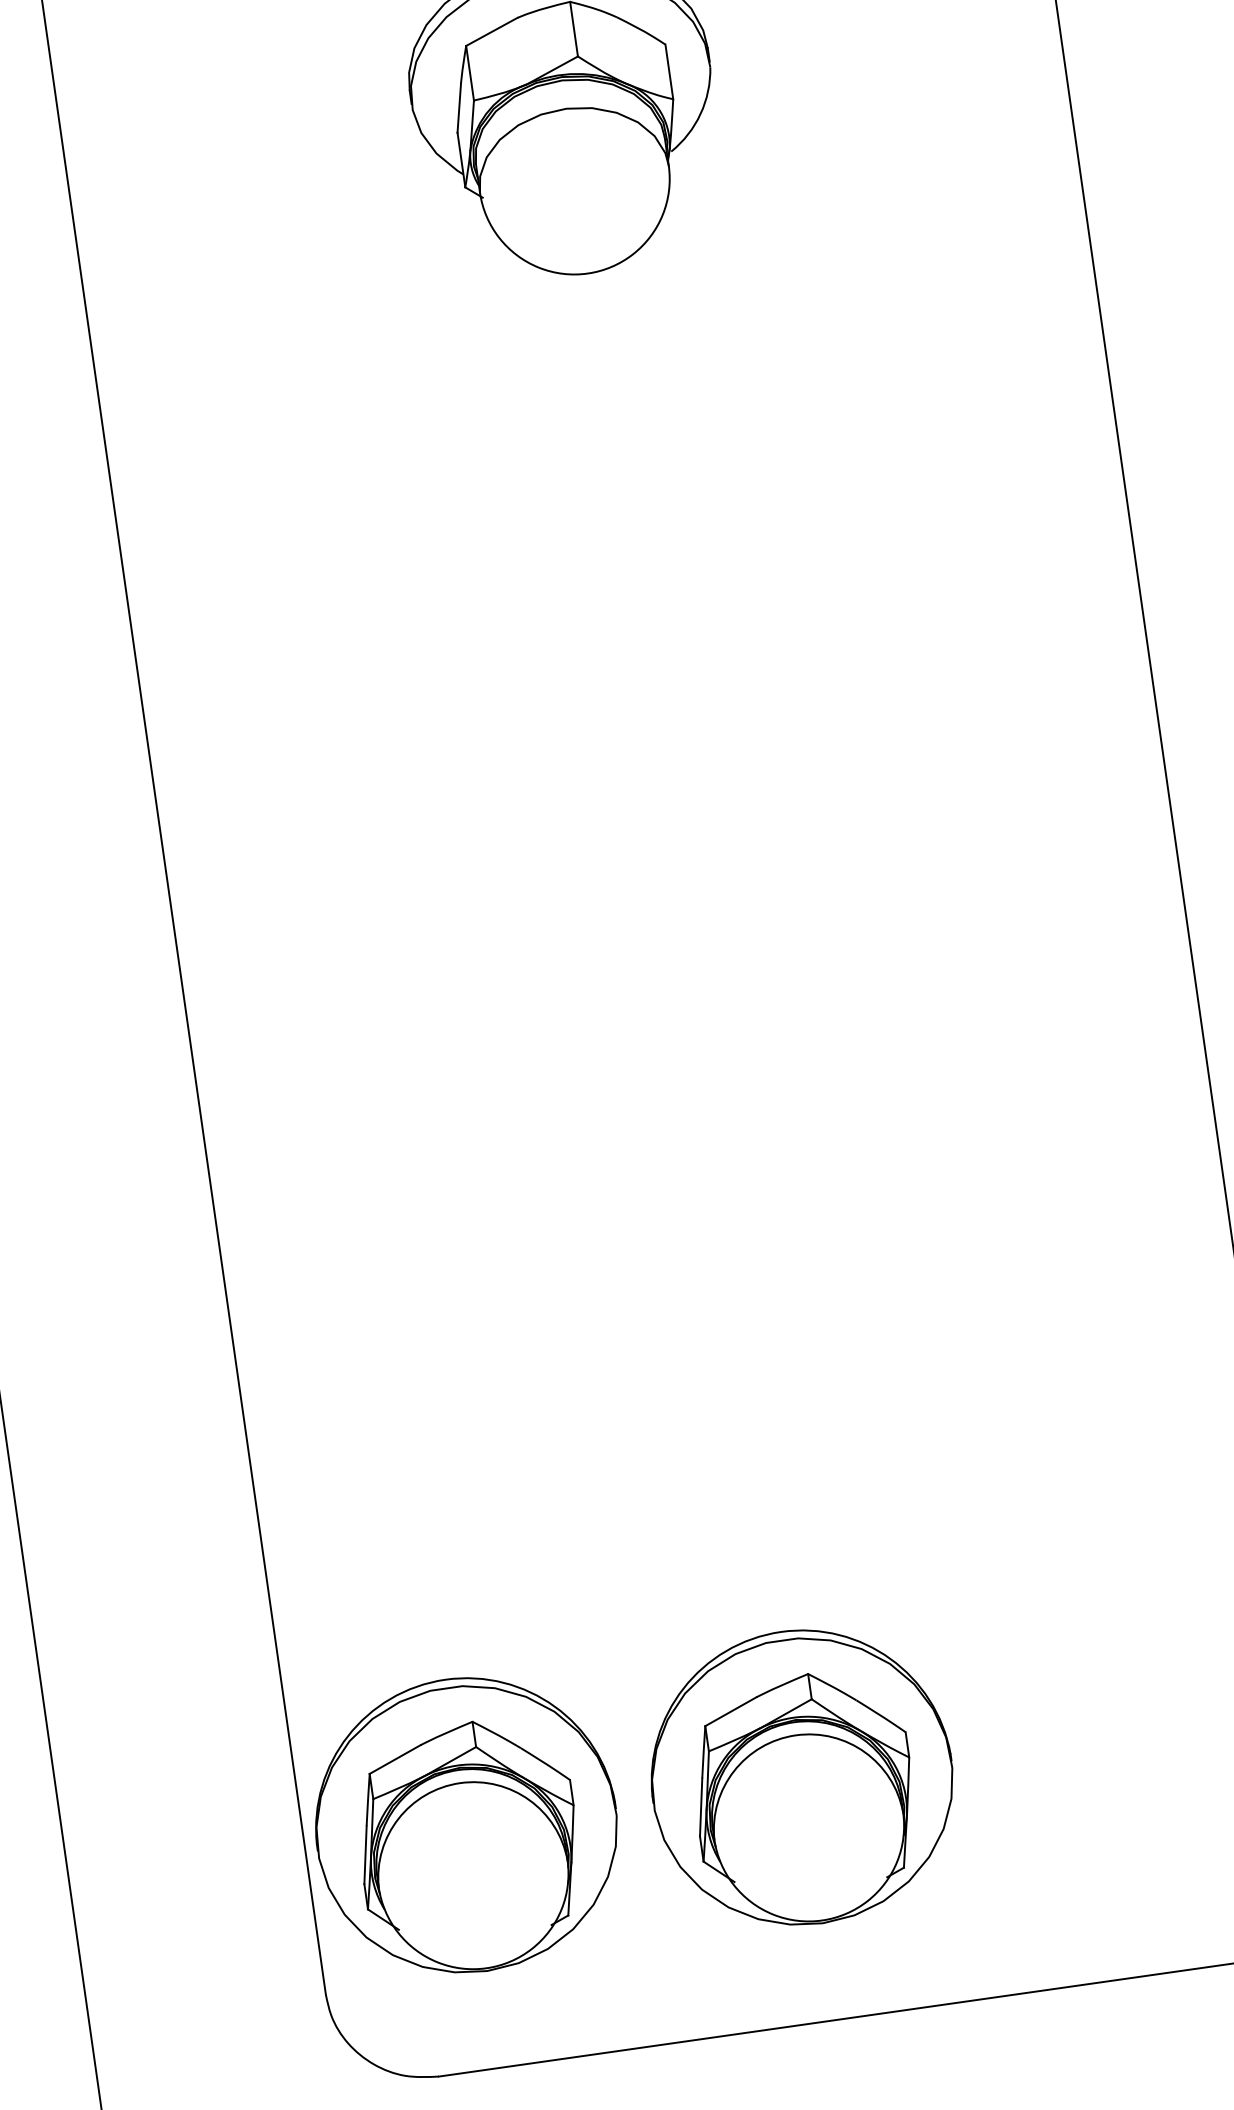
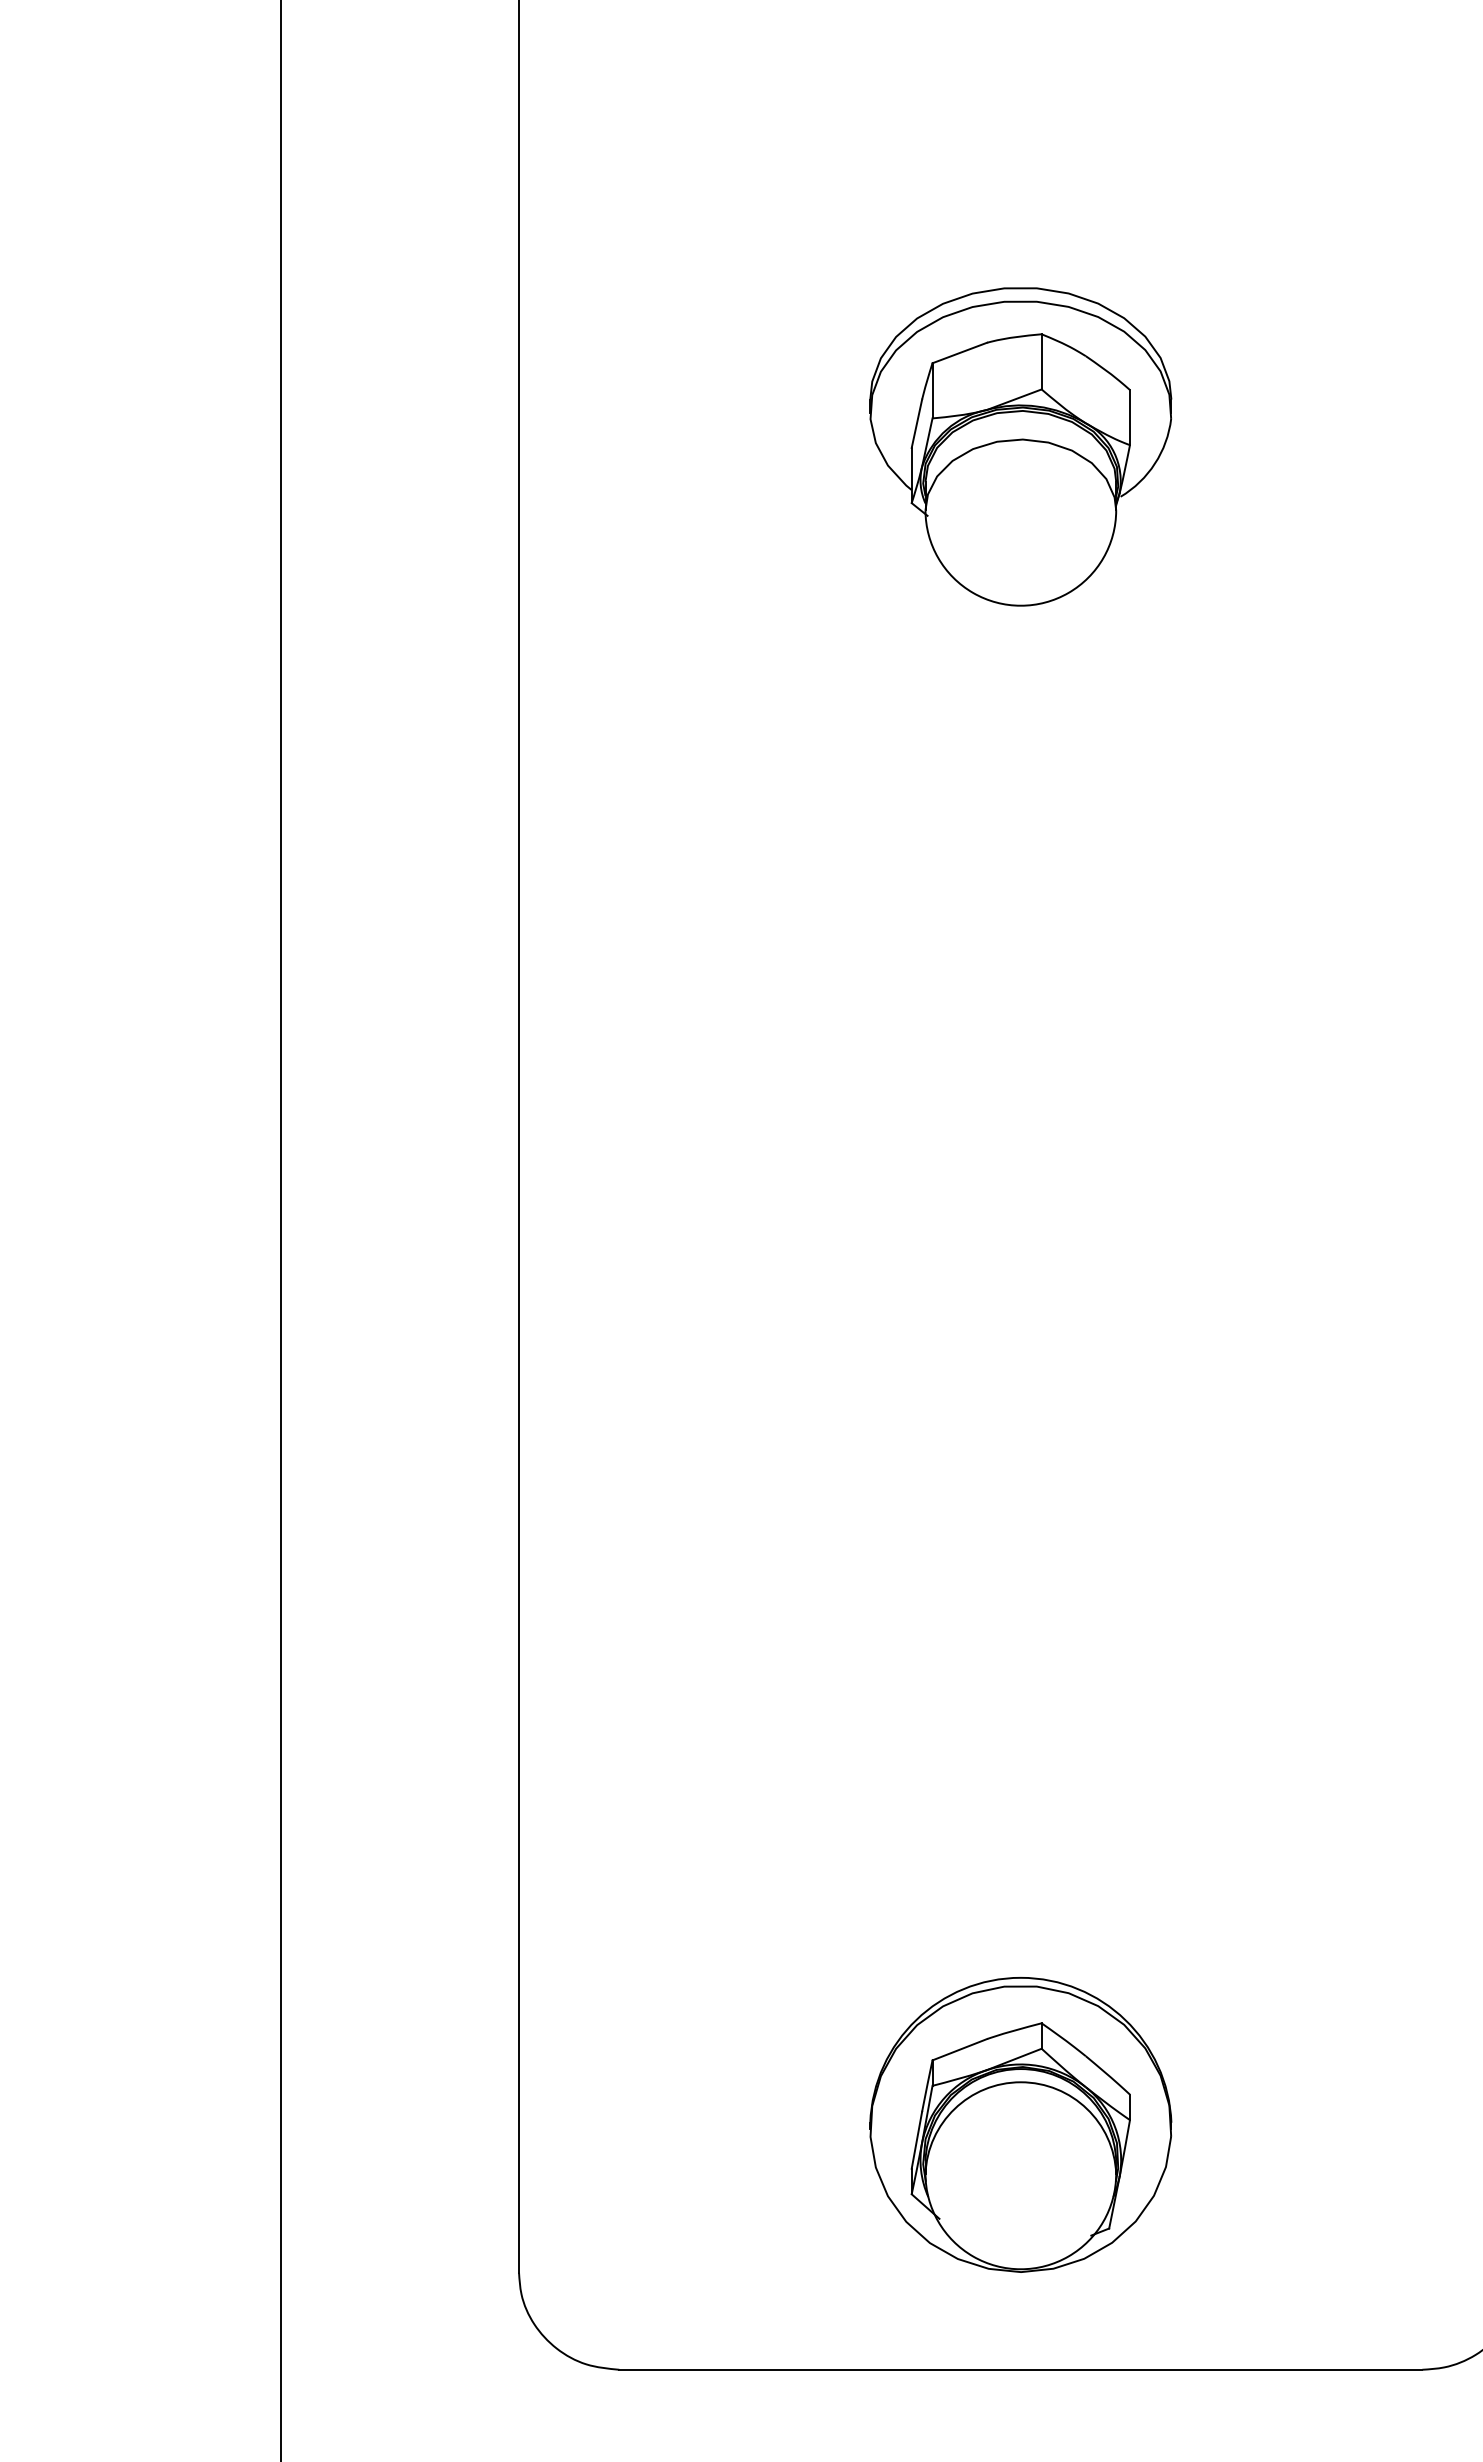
part: (465, 1824) -> (681, 2124), removed

